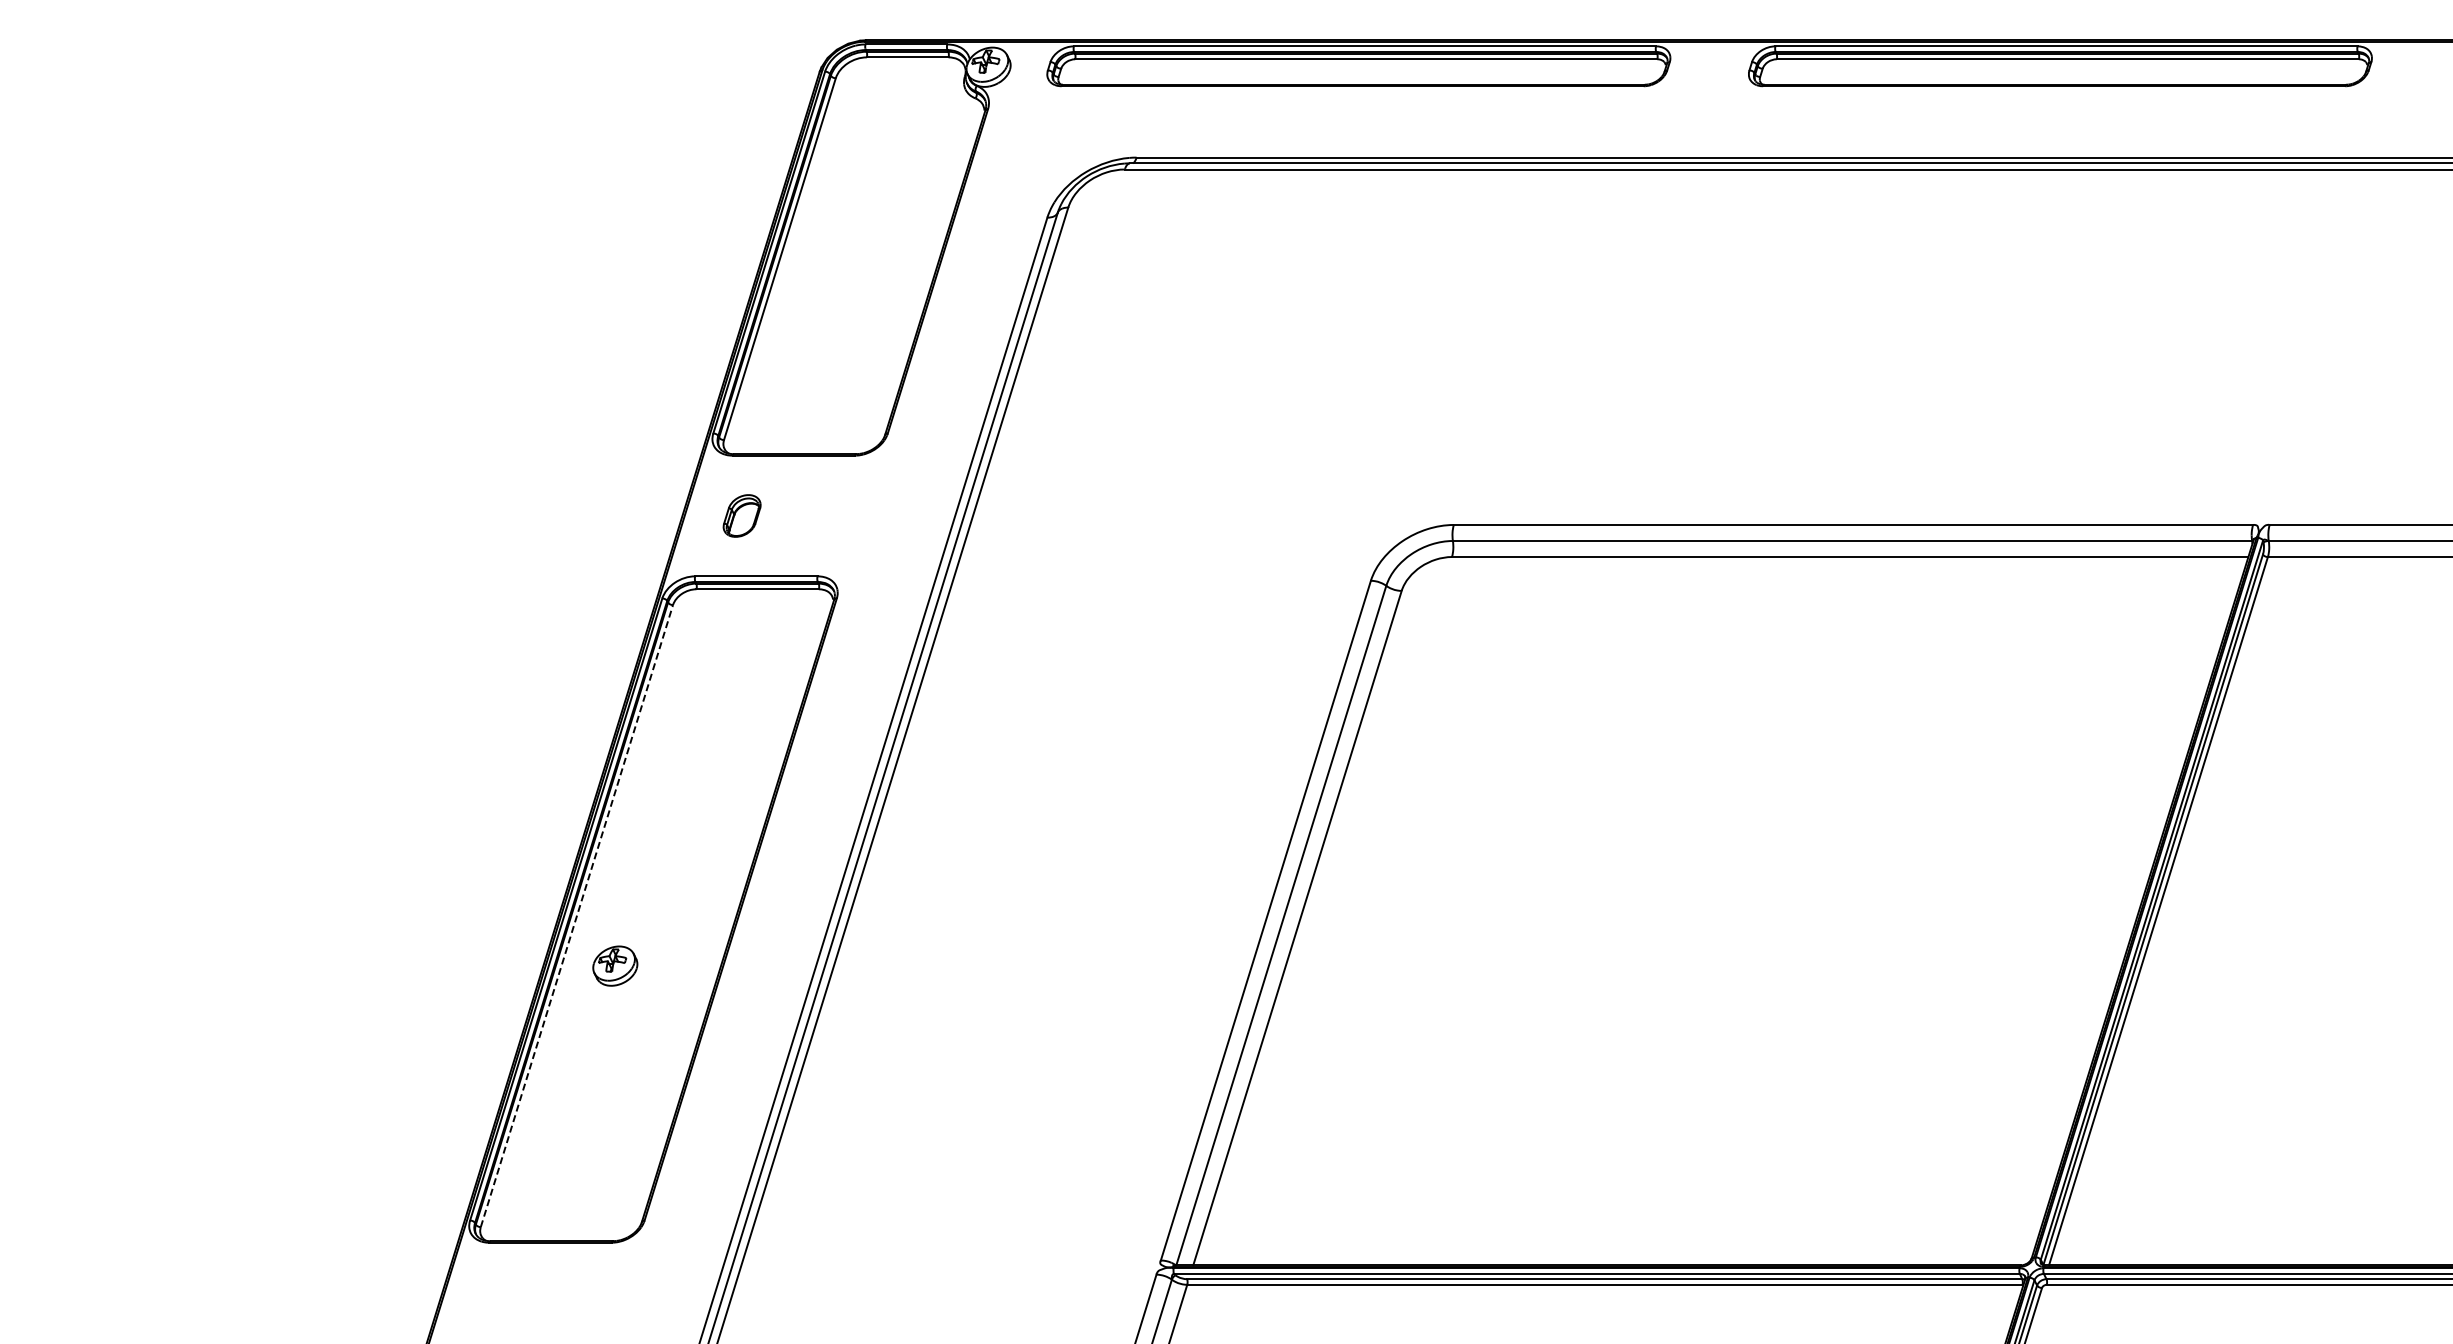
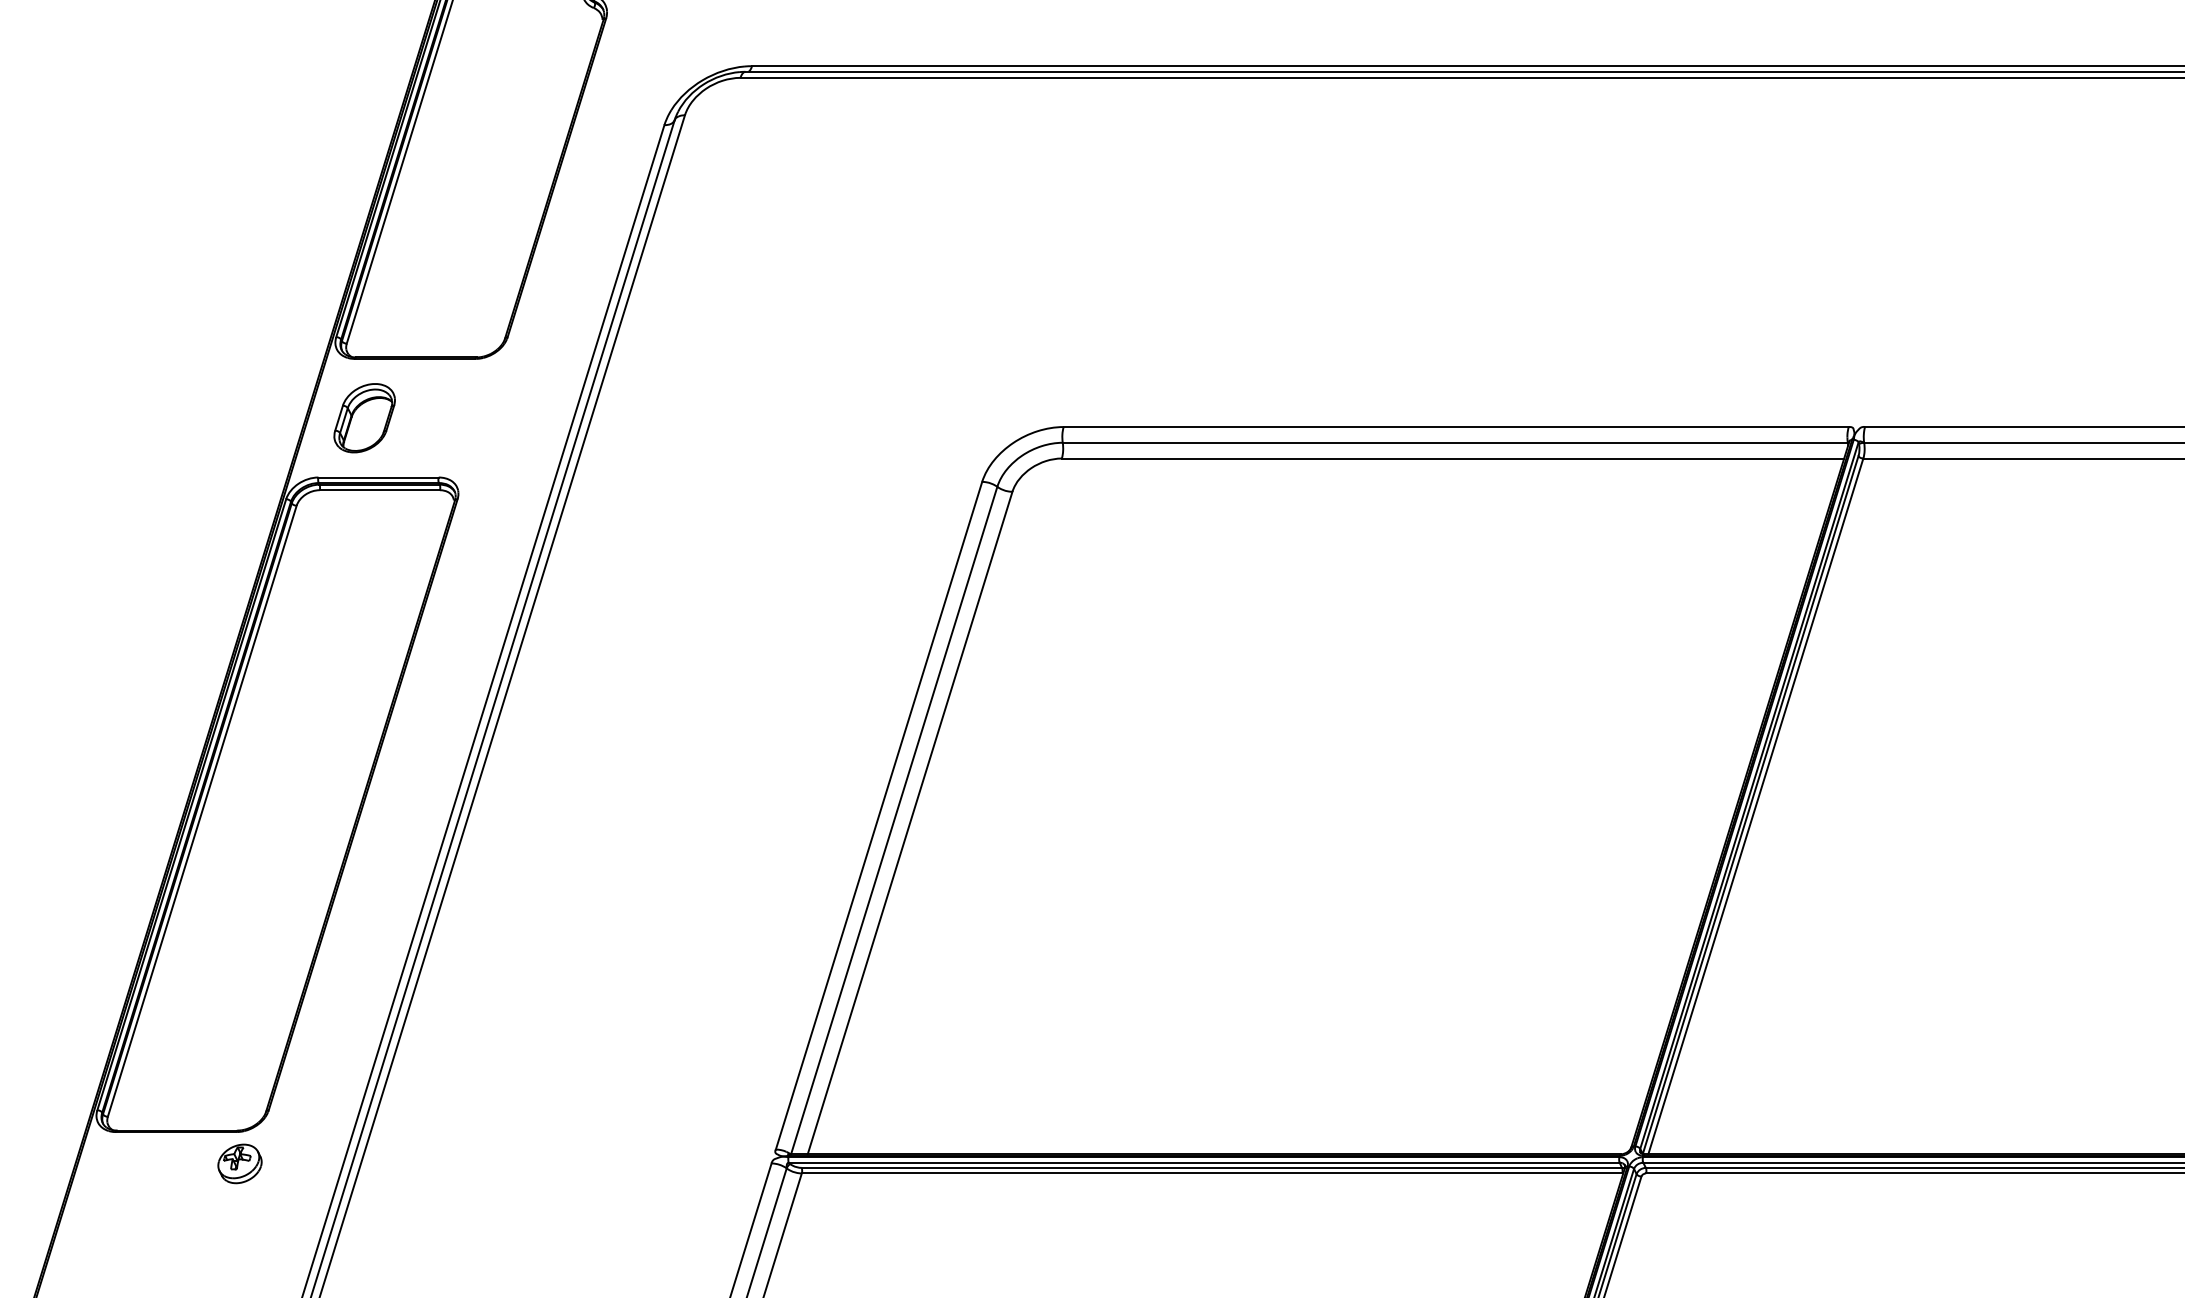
part: (741, 515) -> (363, 417), size x1.67
line: (576, 916) -> (201, 811), dashed -> solid
part: (615, 965) -> (240, 1163), moved

